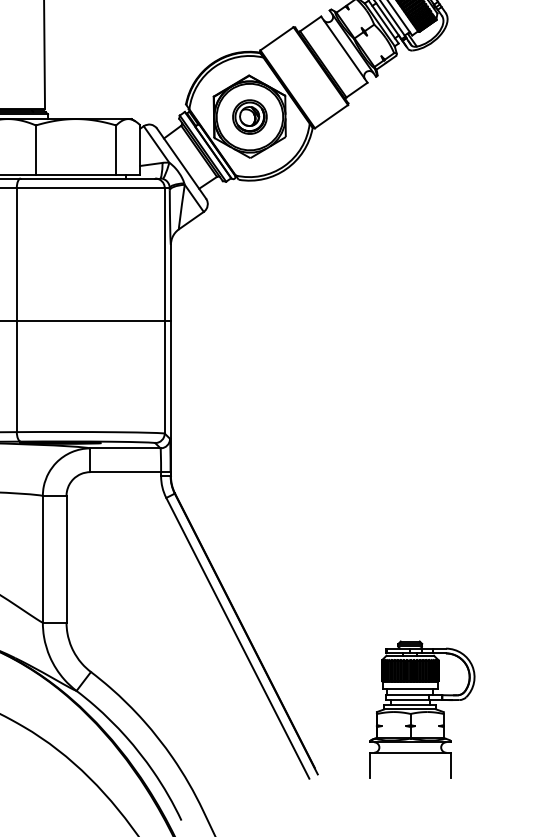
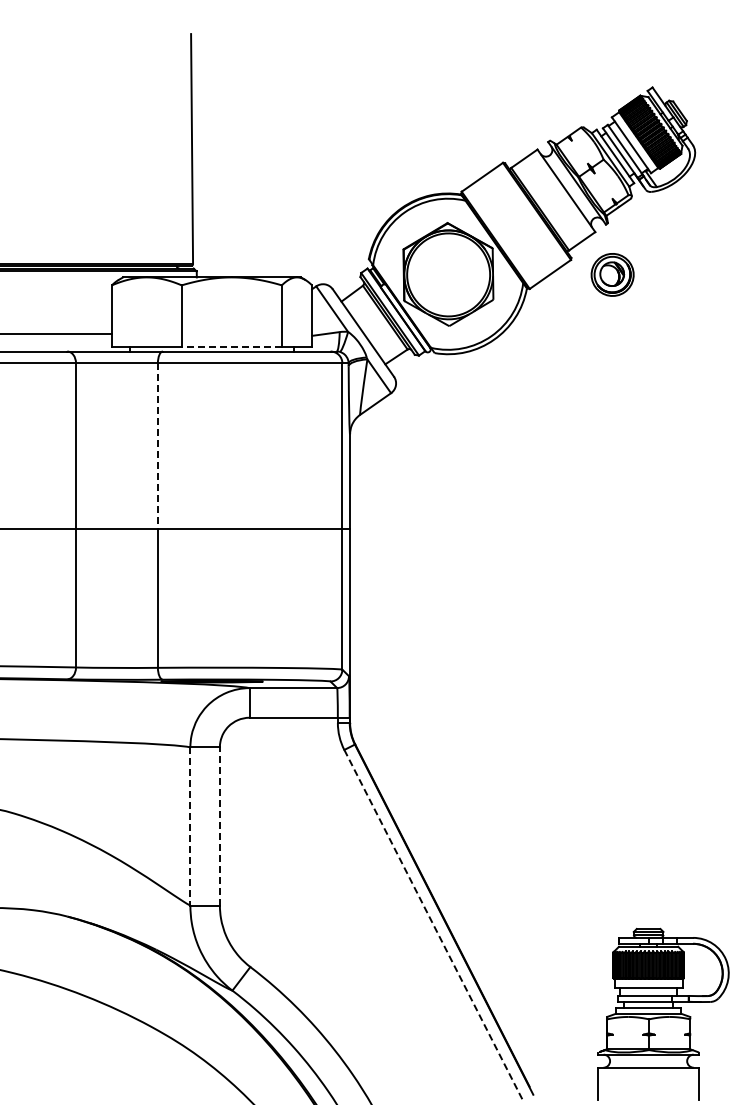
part: (249, 116) -> (612, 274), moved
line: (75, 174) -> (231, 346), solid -> dashed
line: (16, 254) -> (157, 446), solid -> dashed
line: (66, 559) -> (219, 826), solid -> dashed
line: (42, 560) -> (190, 827), solid -> dashed
line: (237, 638) -> (433, 925), solid -> dashed

